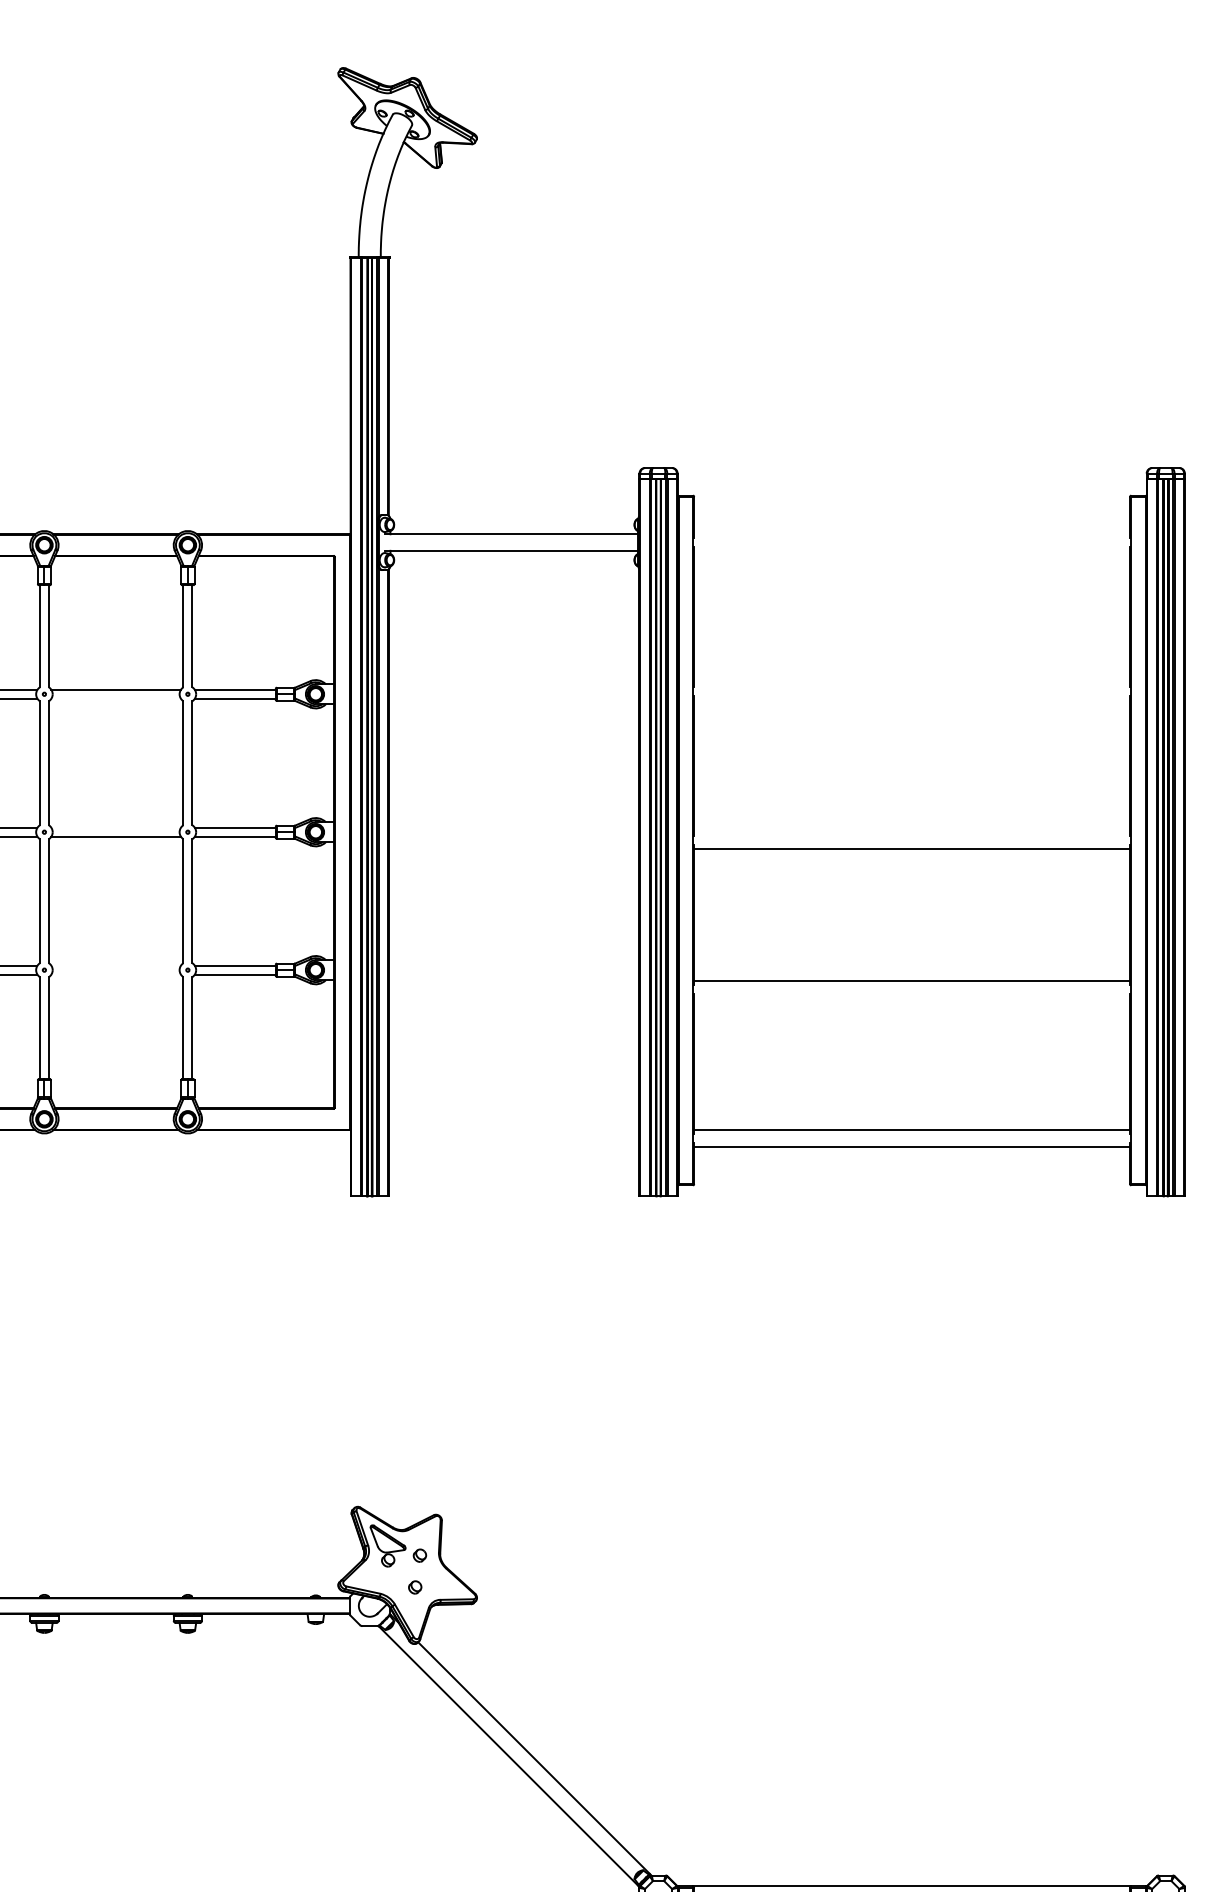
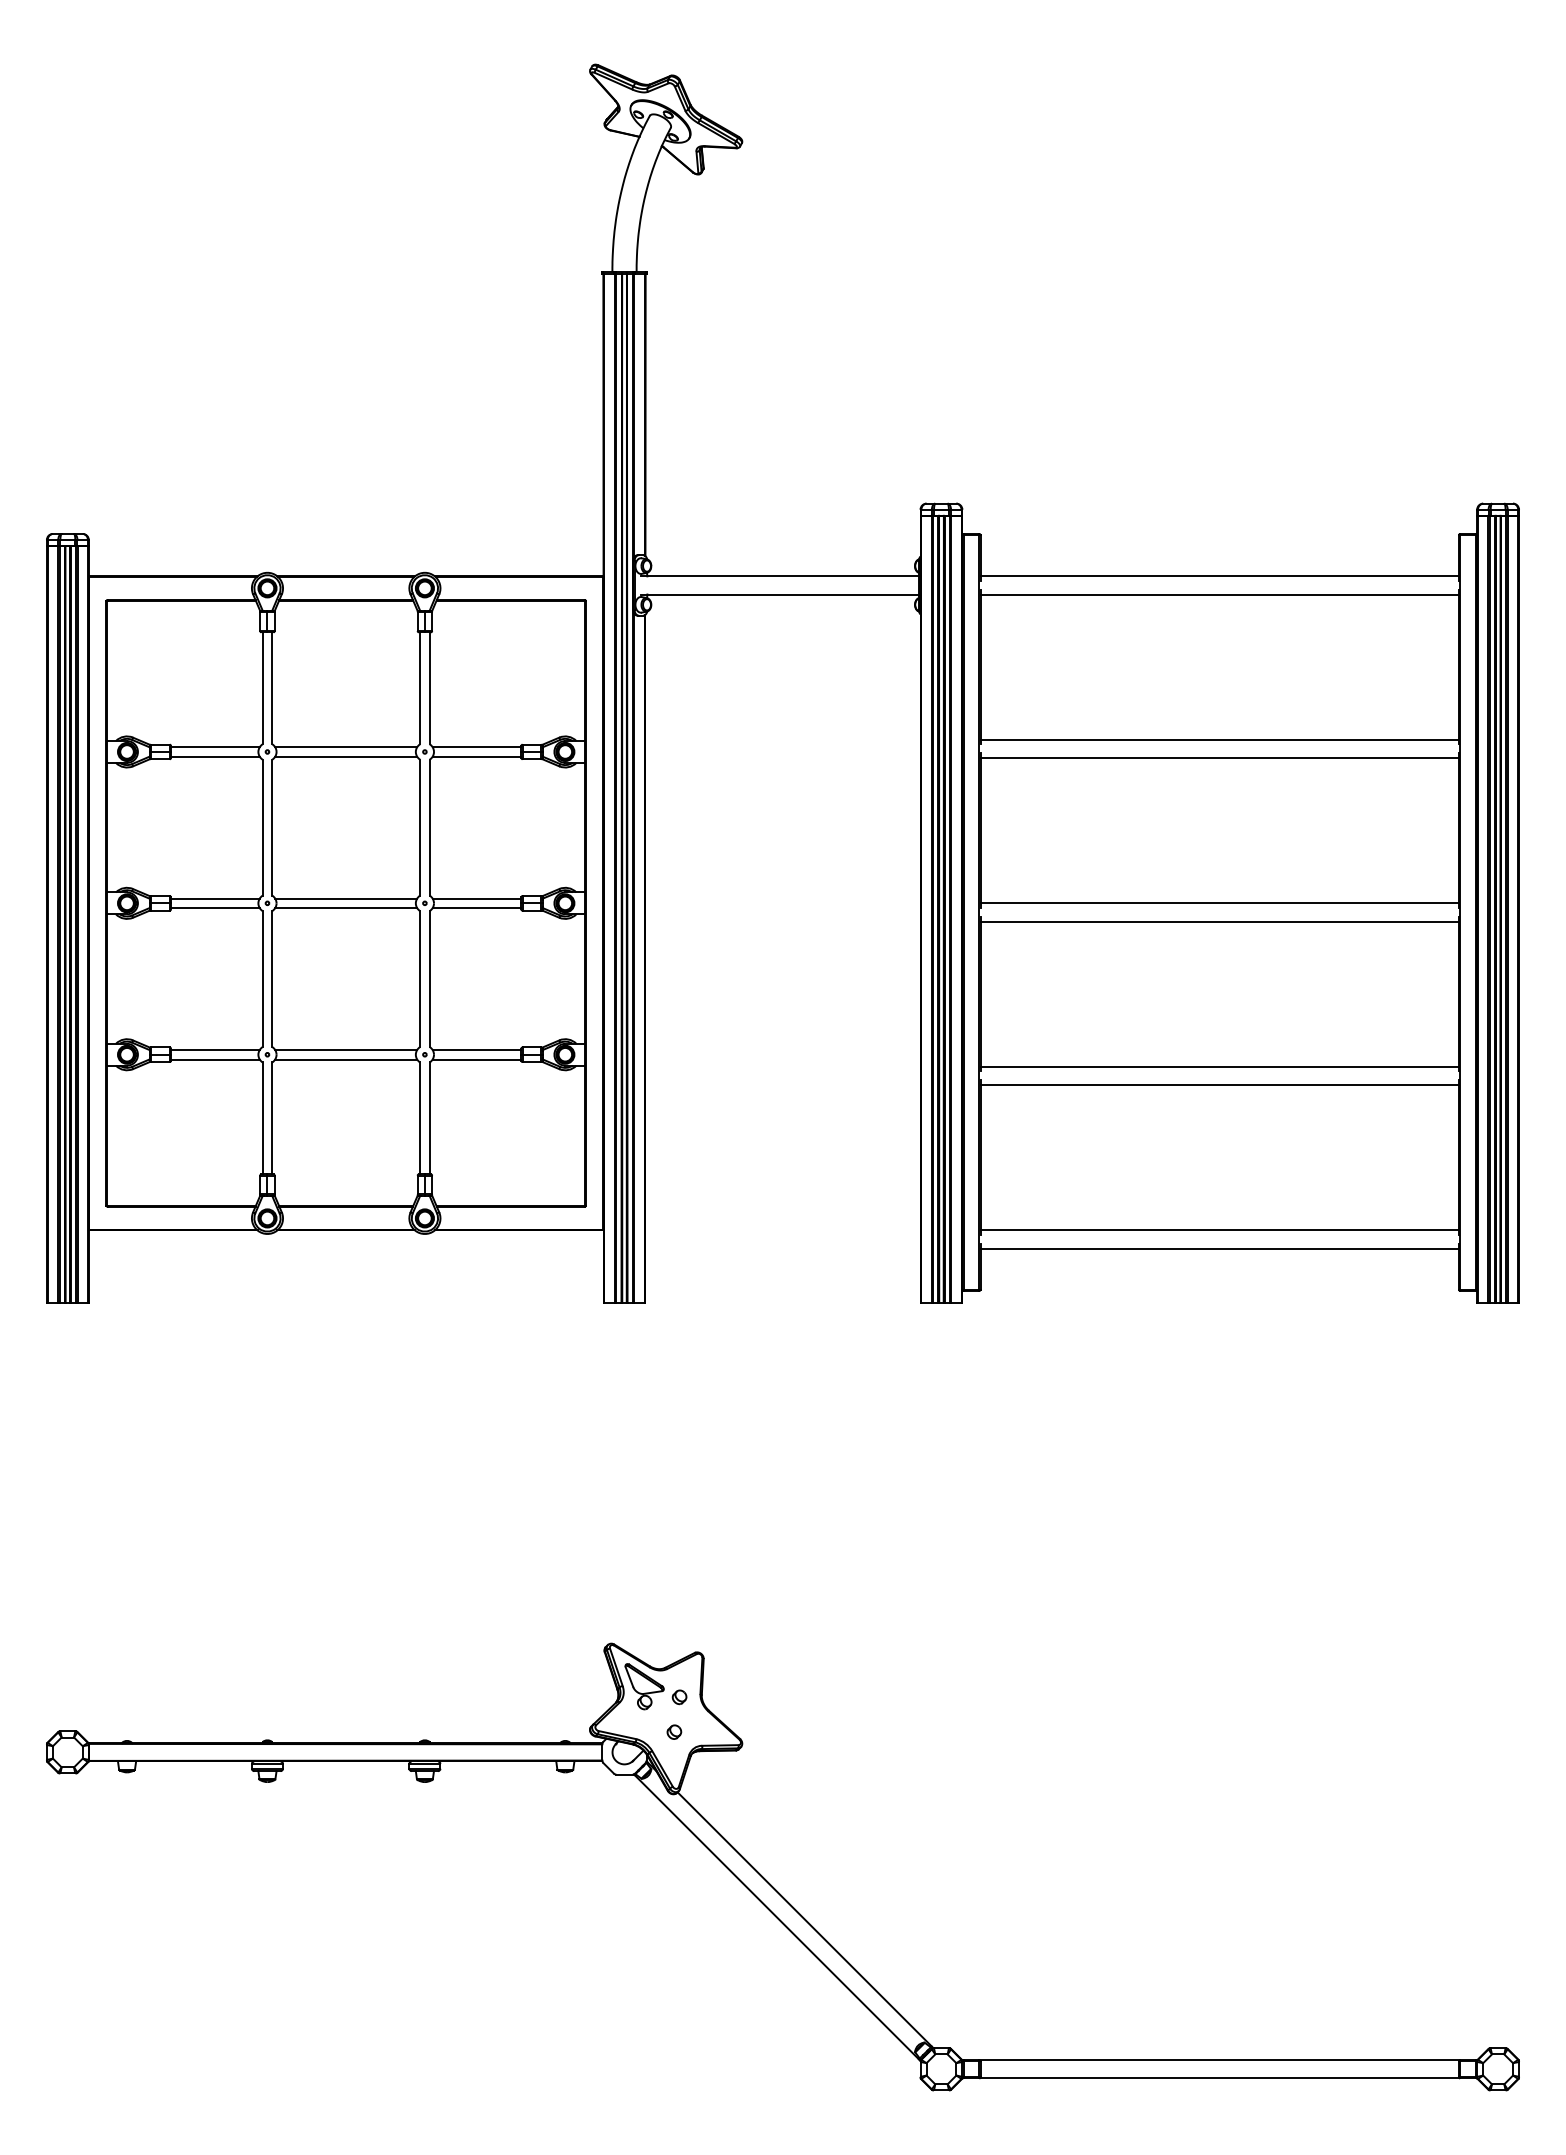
line: (911, 534) -> (1219, 576), added
line: (911, 550) -> (1219, 594), added
line: (911, 682) -> (1219, 739), added
line: (116, 698) -> (346, 756), added
line: (911, 700) -> (1219, 758), added
line: (116, 827) -> (346, 898), added
line: (911, 832) -> (1219, 903), added
line: (116, 965) -> (346, 1049), added
line: (116, 974) -> (346, 1059), added
line: (911, 998) -> (1219, 1085), added

